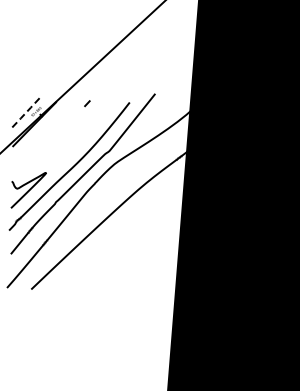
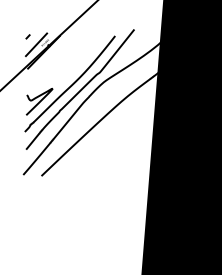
line: (87, 103) -> (28, 36), moved
line: (24, 114) -> (36, 45), dashed -> solid

